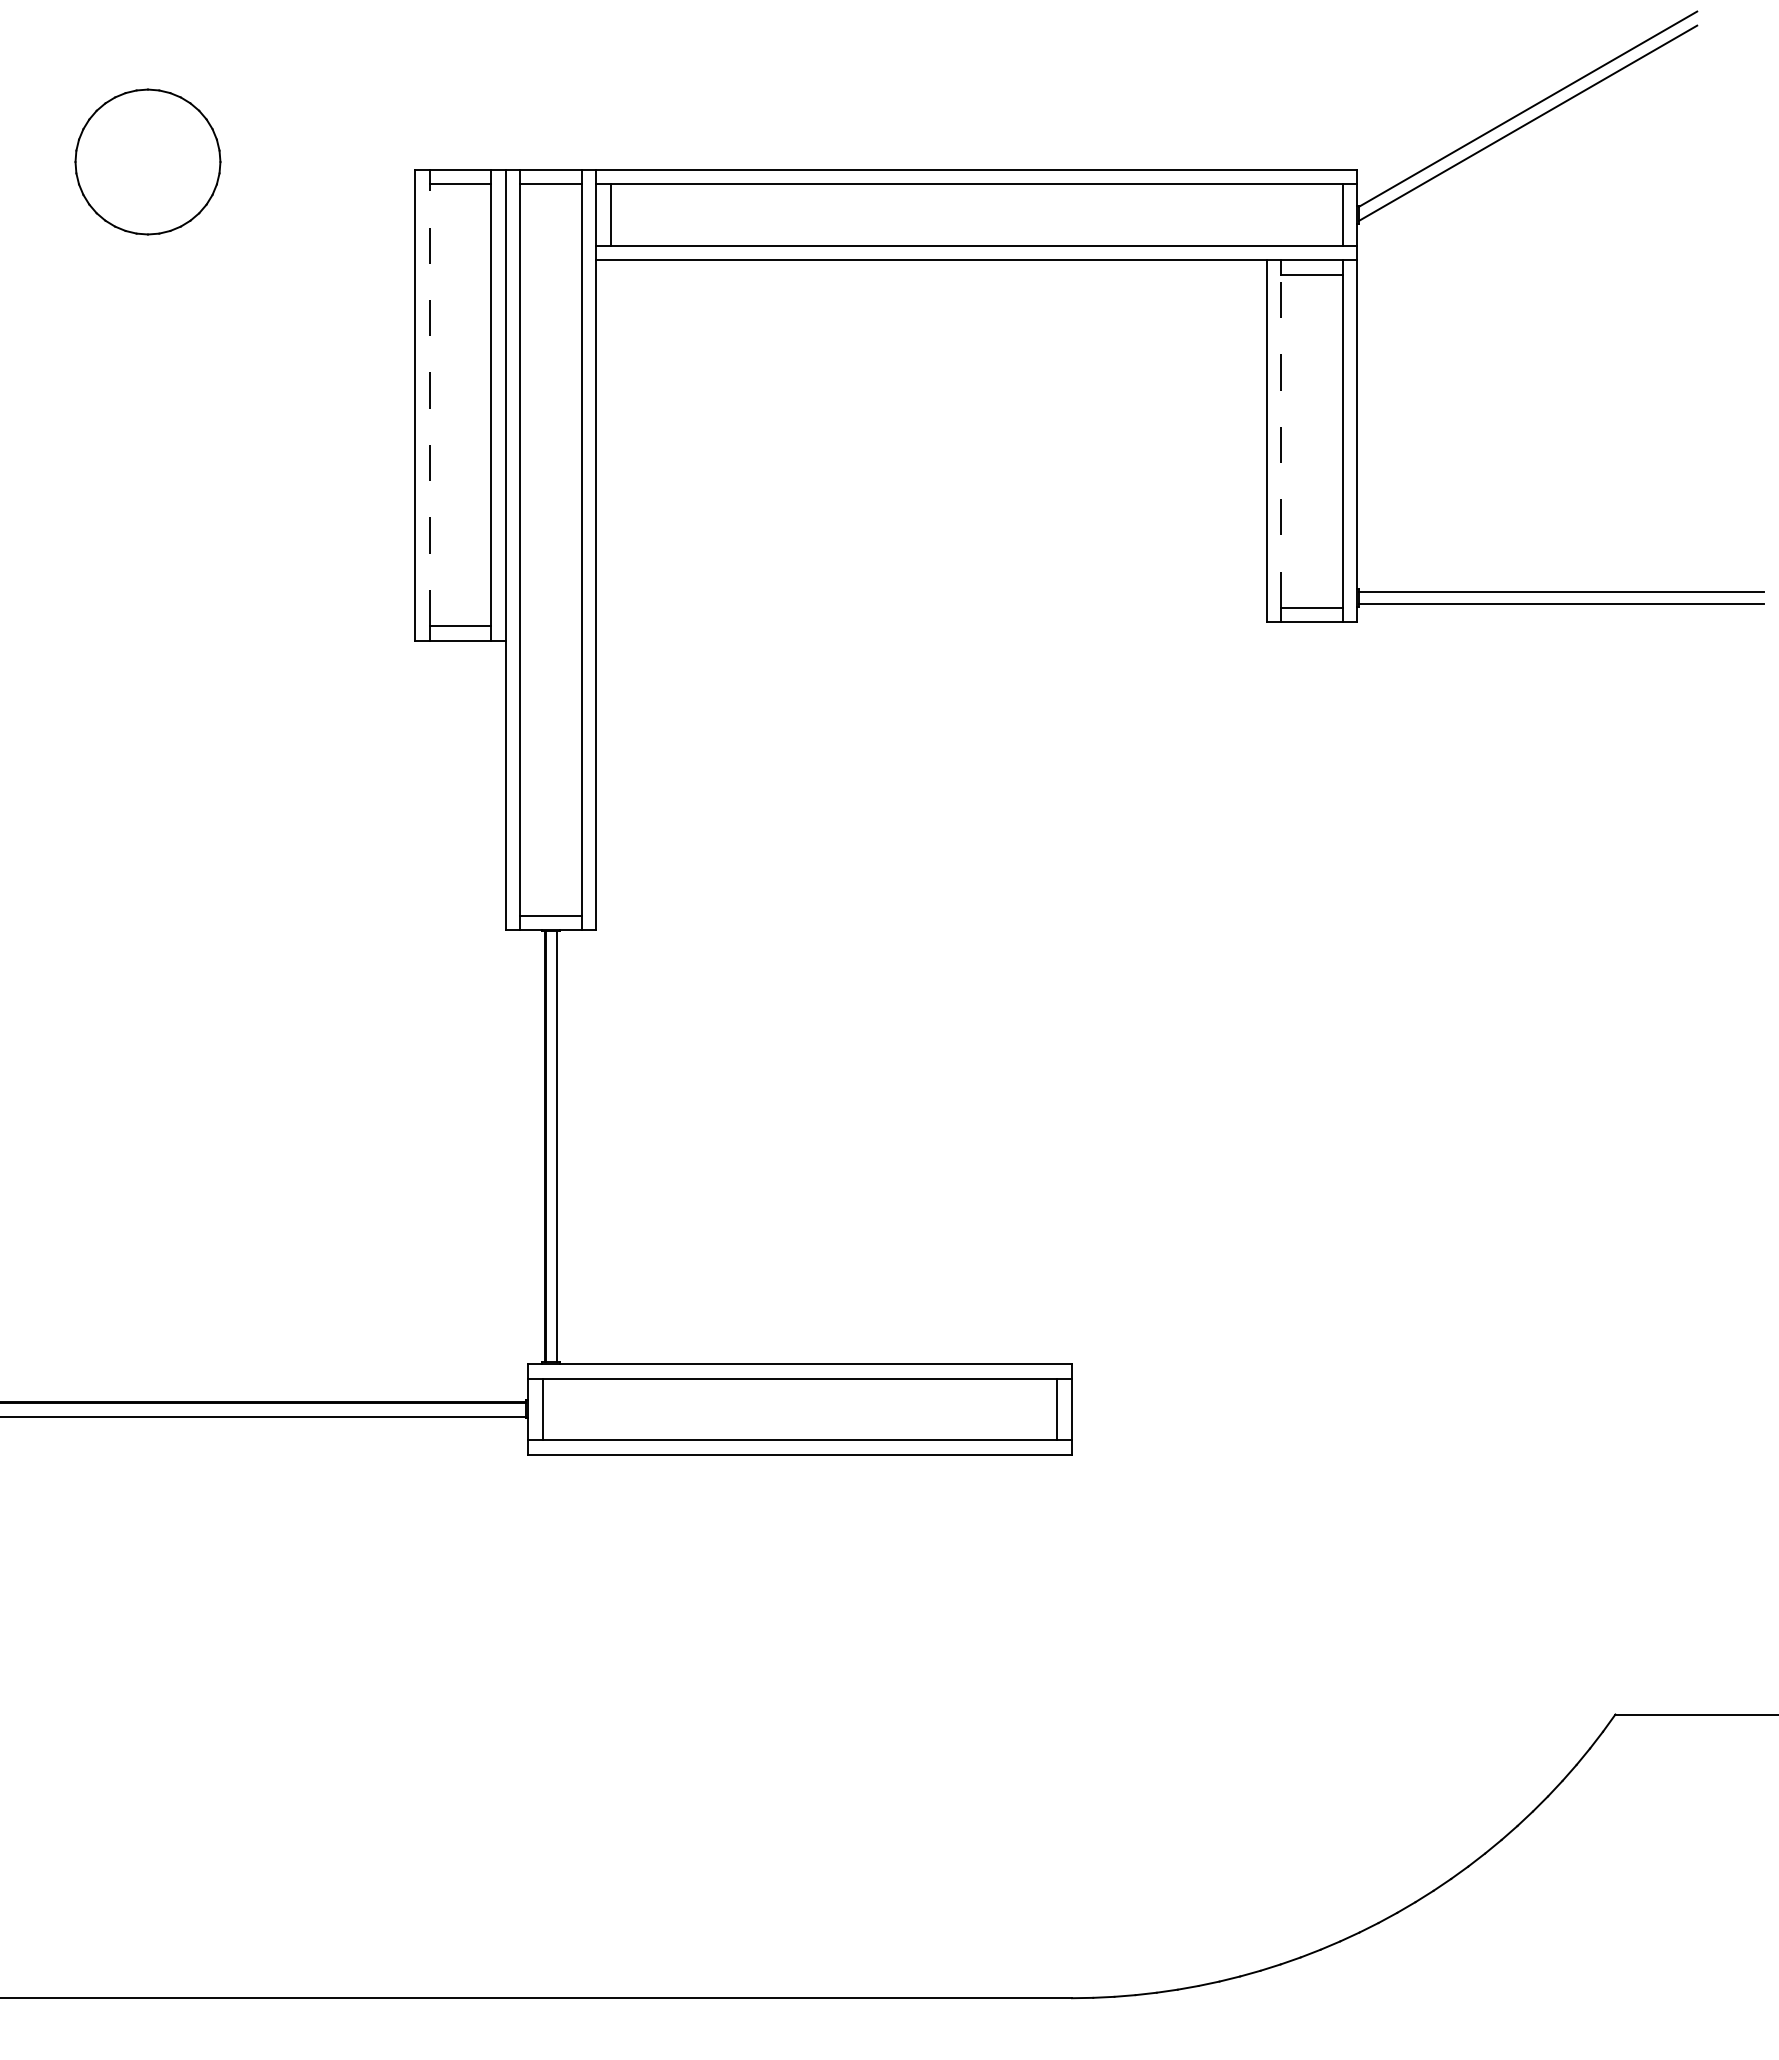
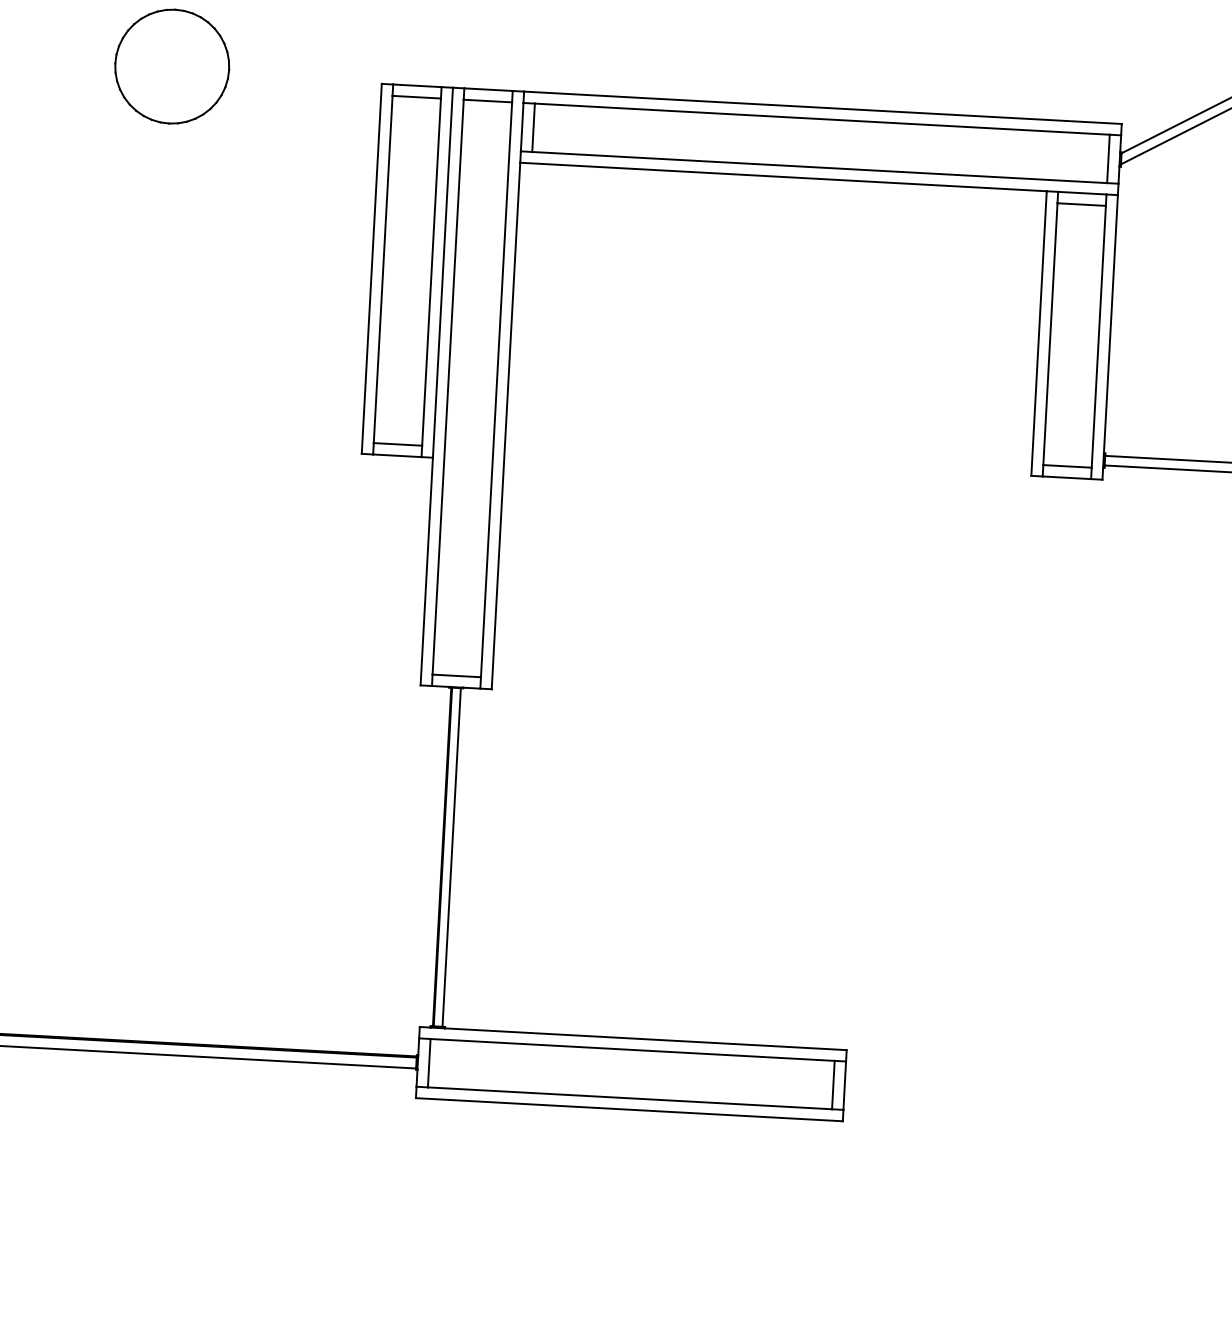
line: (429, 404) -> (383, 269), dashed -> solid
line: (1281, 441) -> (1050, 334), dashed -> solid

